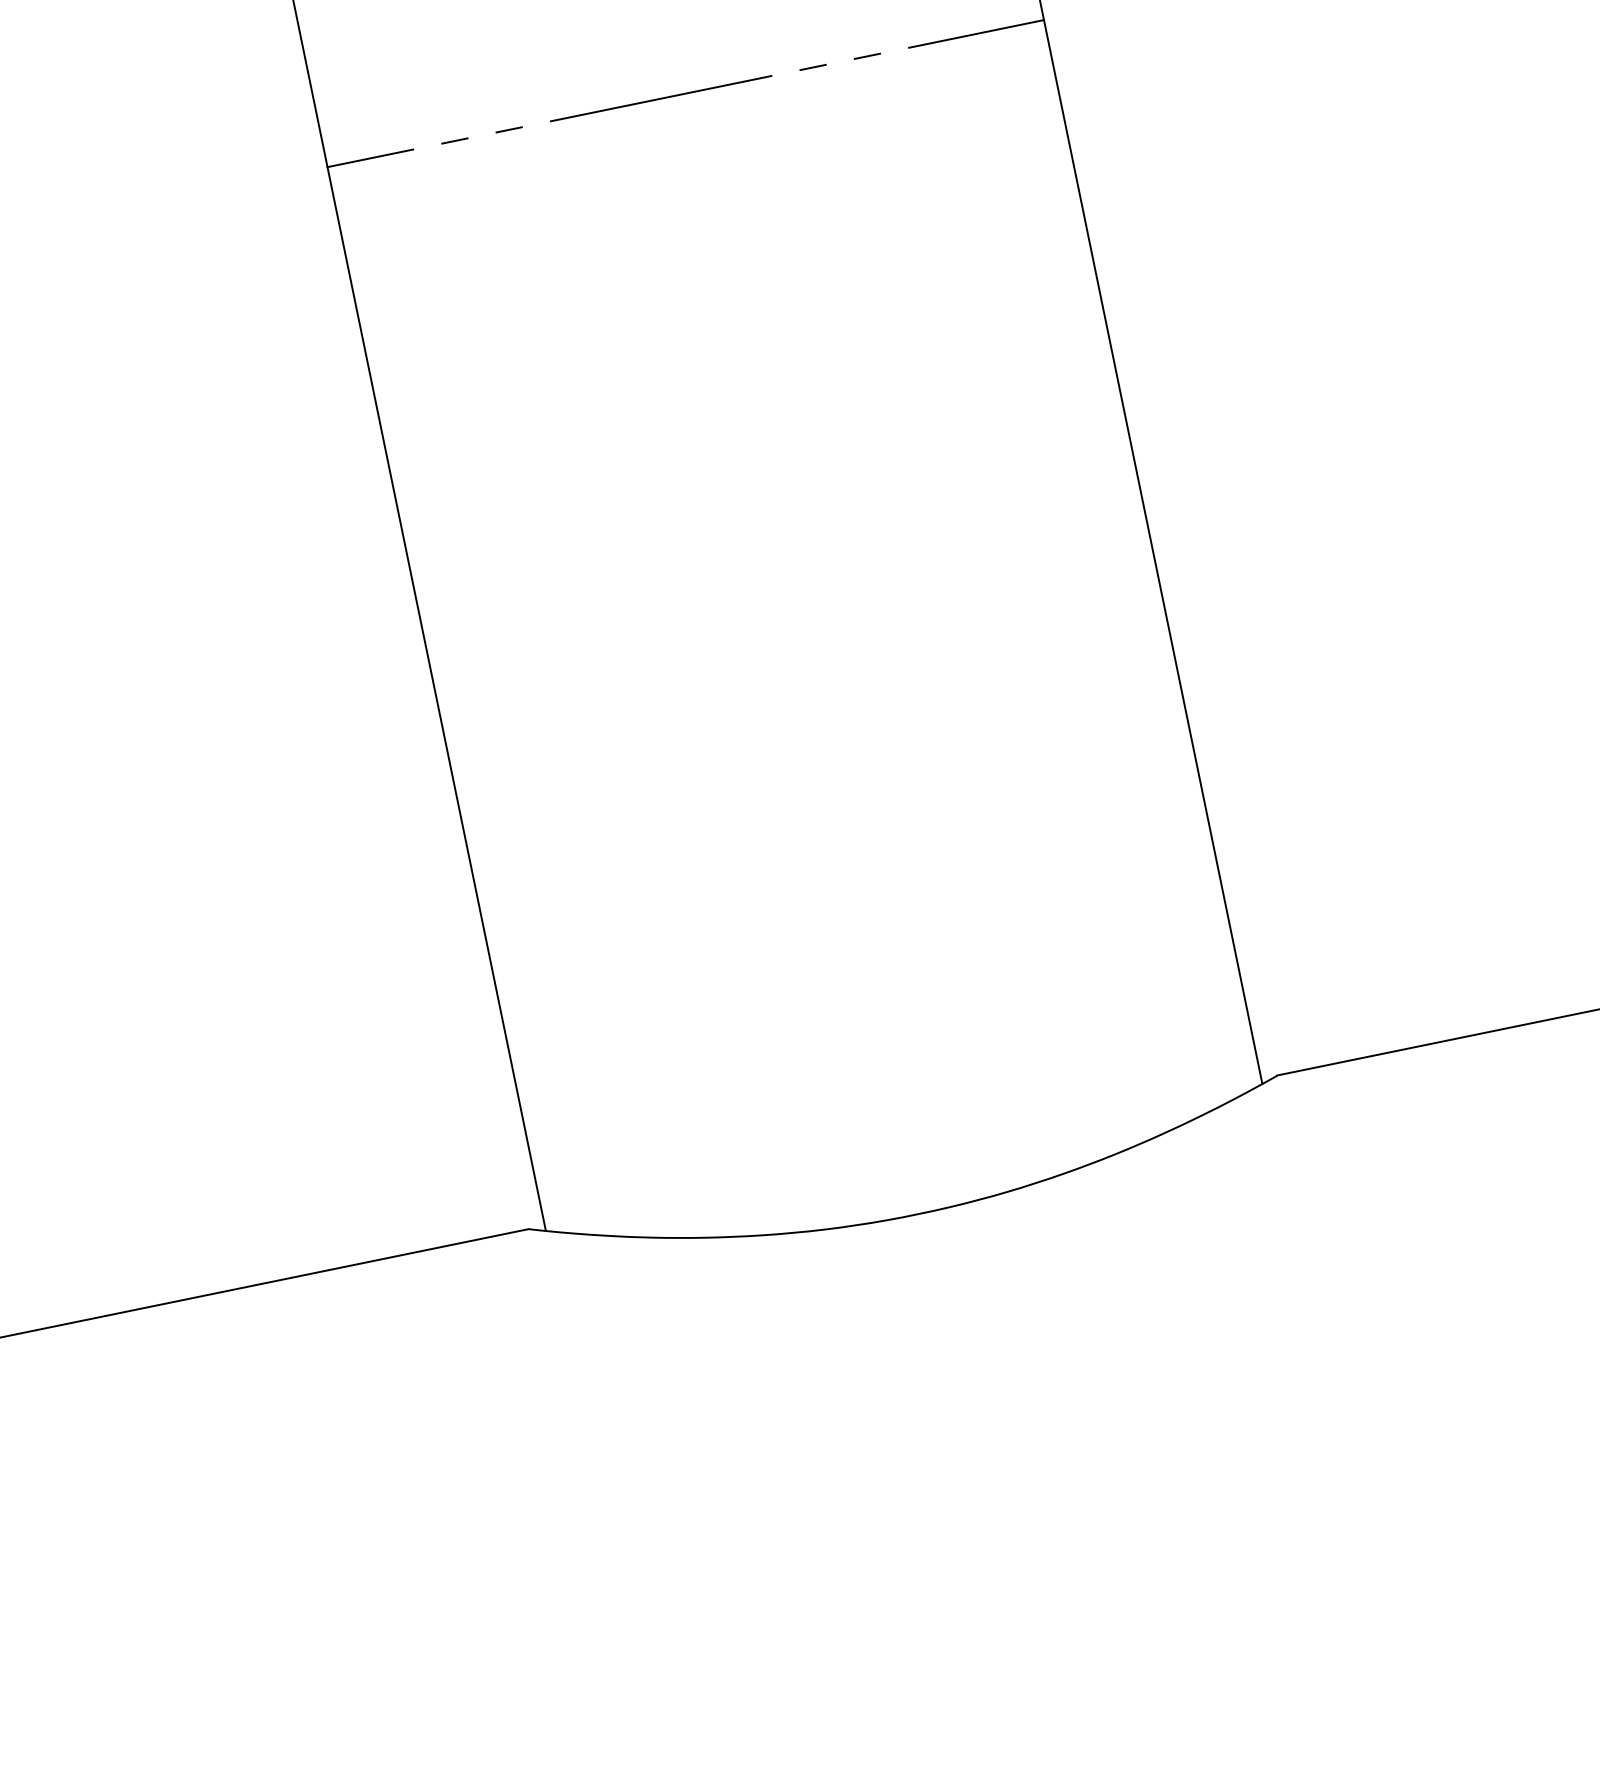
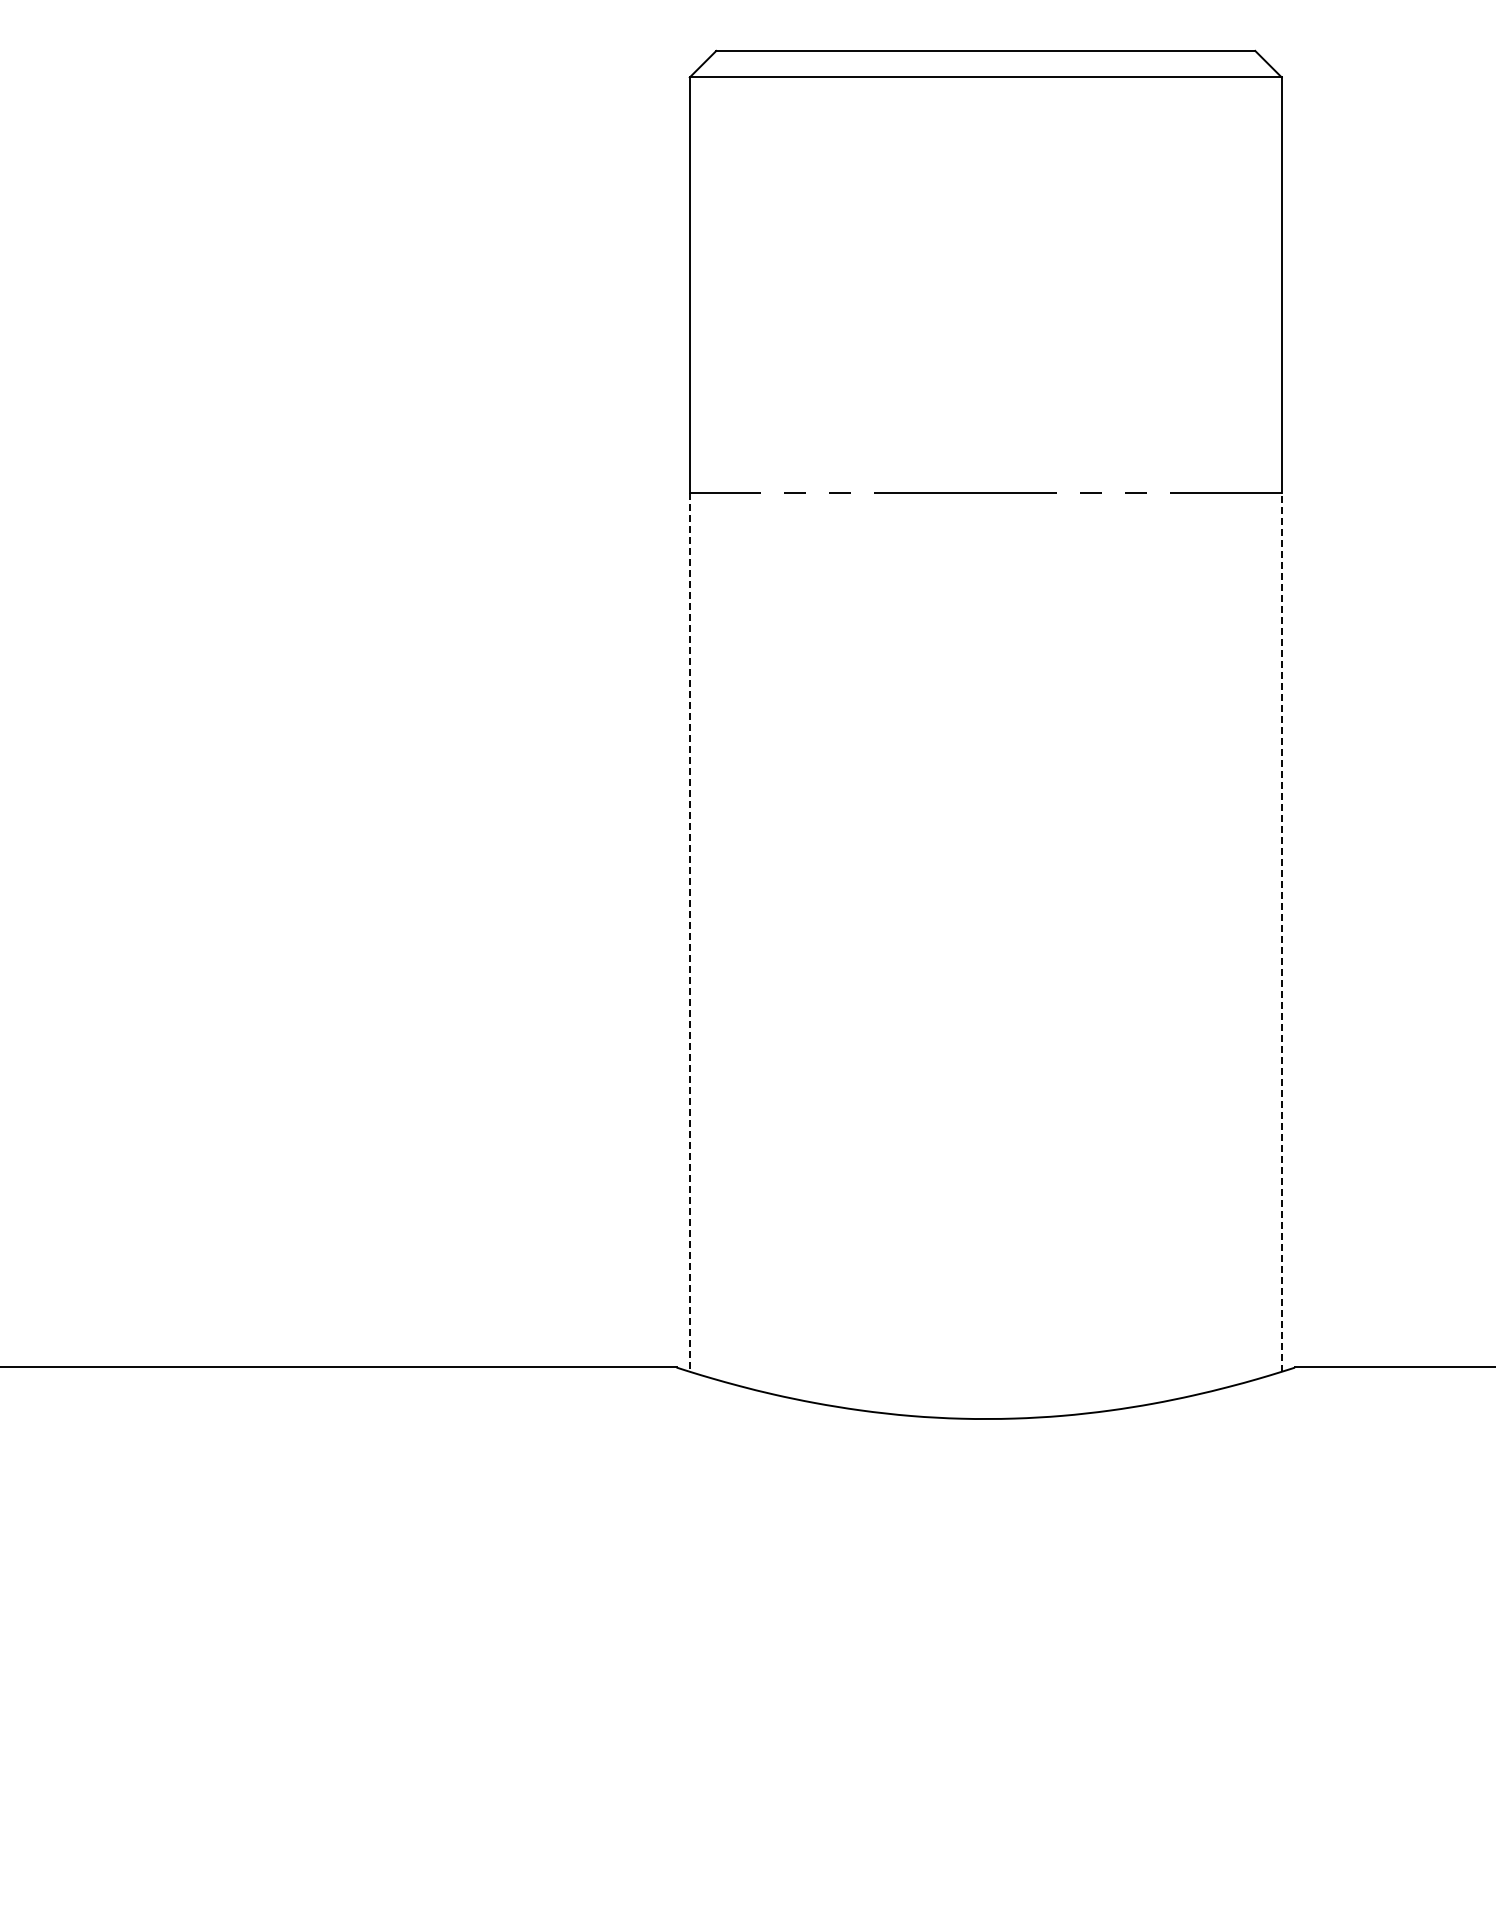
line: (1152, 551) -> (1281, 931), solid -> dashed
line: (436, 699) -> (689, 932), solid -> dashed

